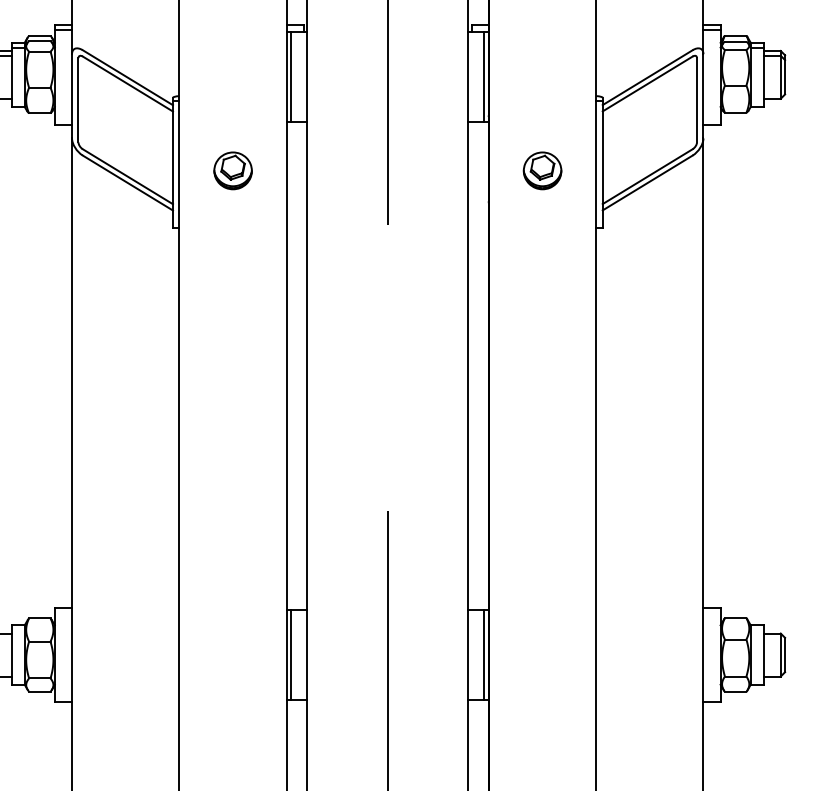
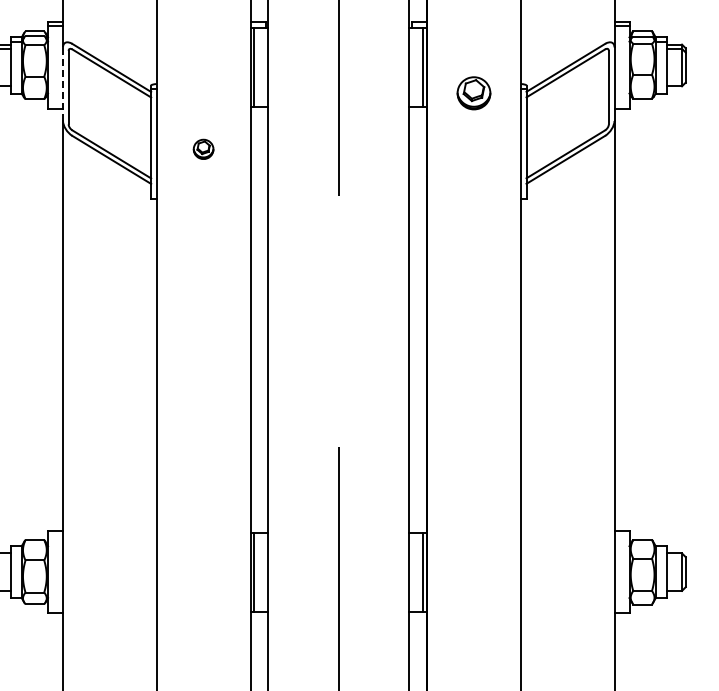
line: (72, 96) -> (63, 84), solid -> dashed
part: (232, 171) -> (203, 149), size x0.6
part: (542, 171) -> (473, 93), moved

